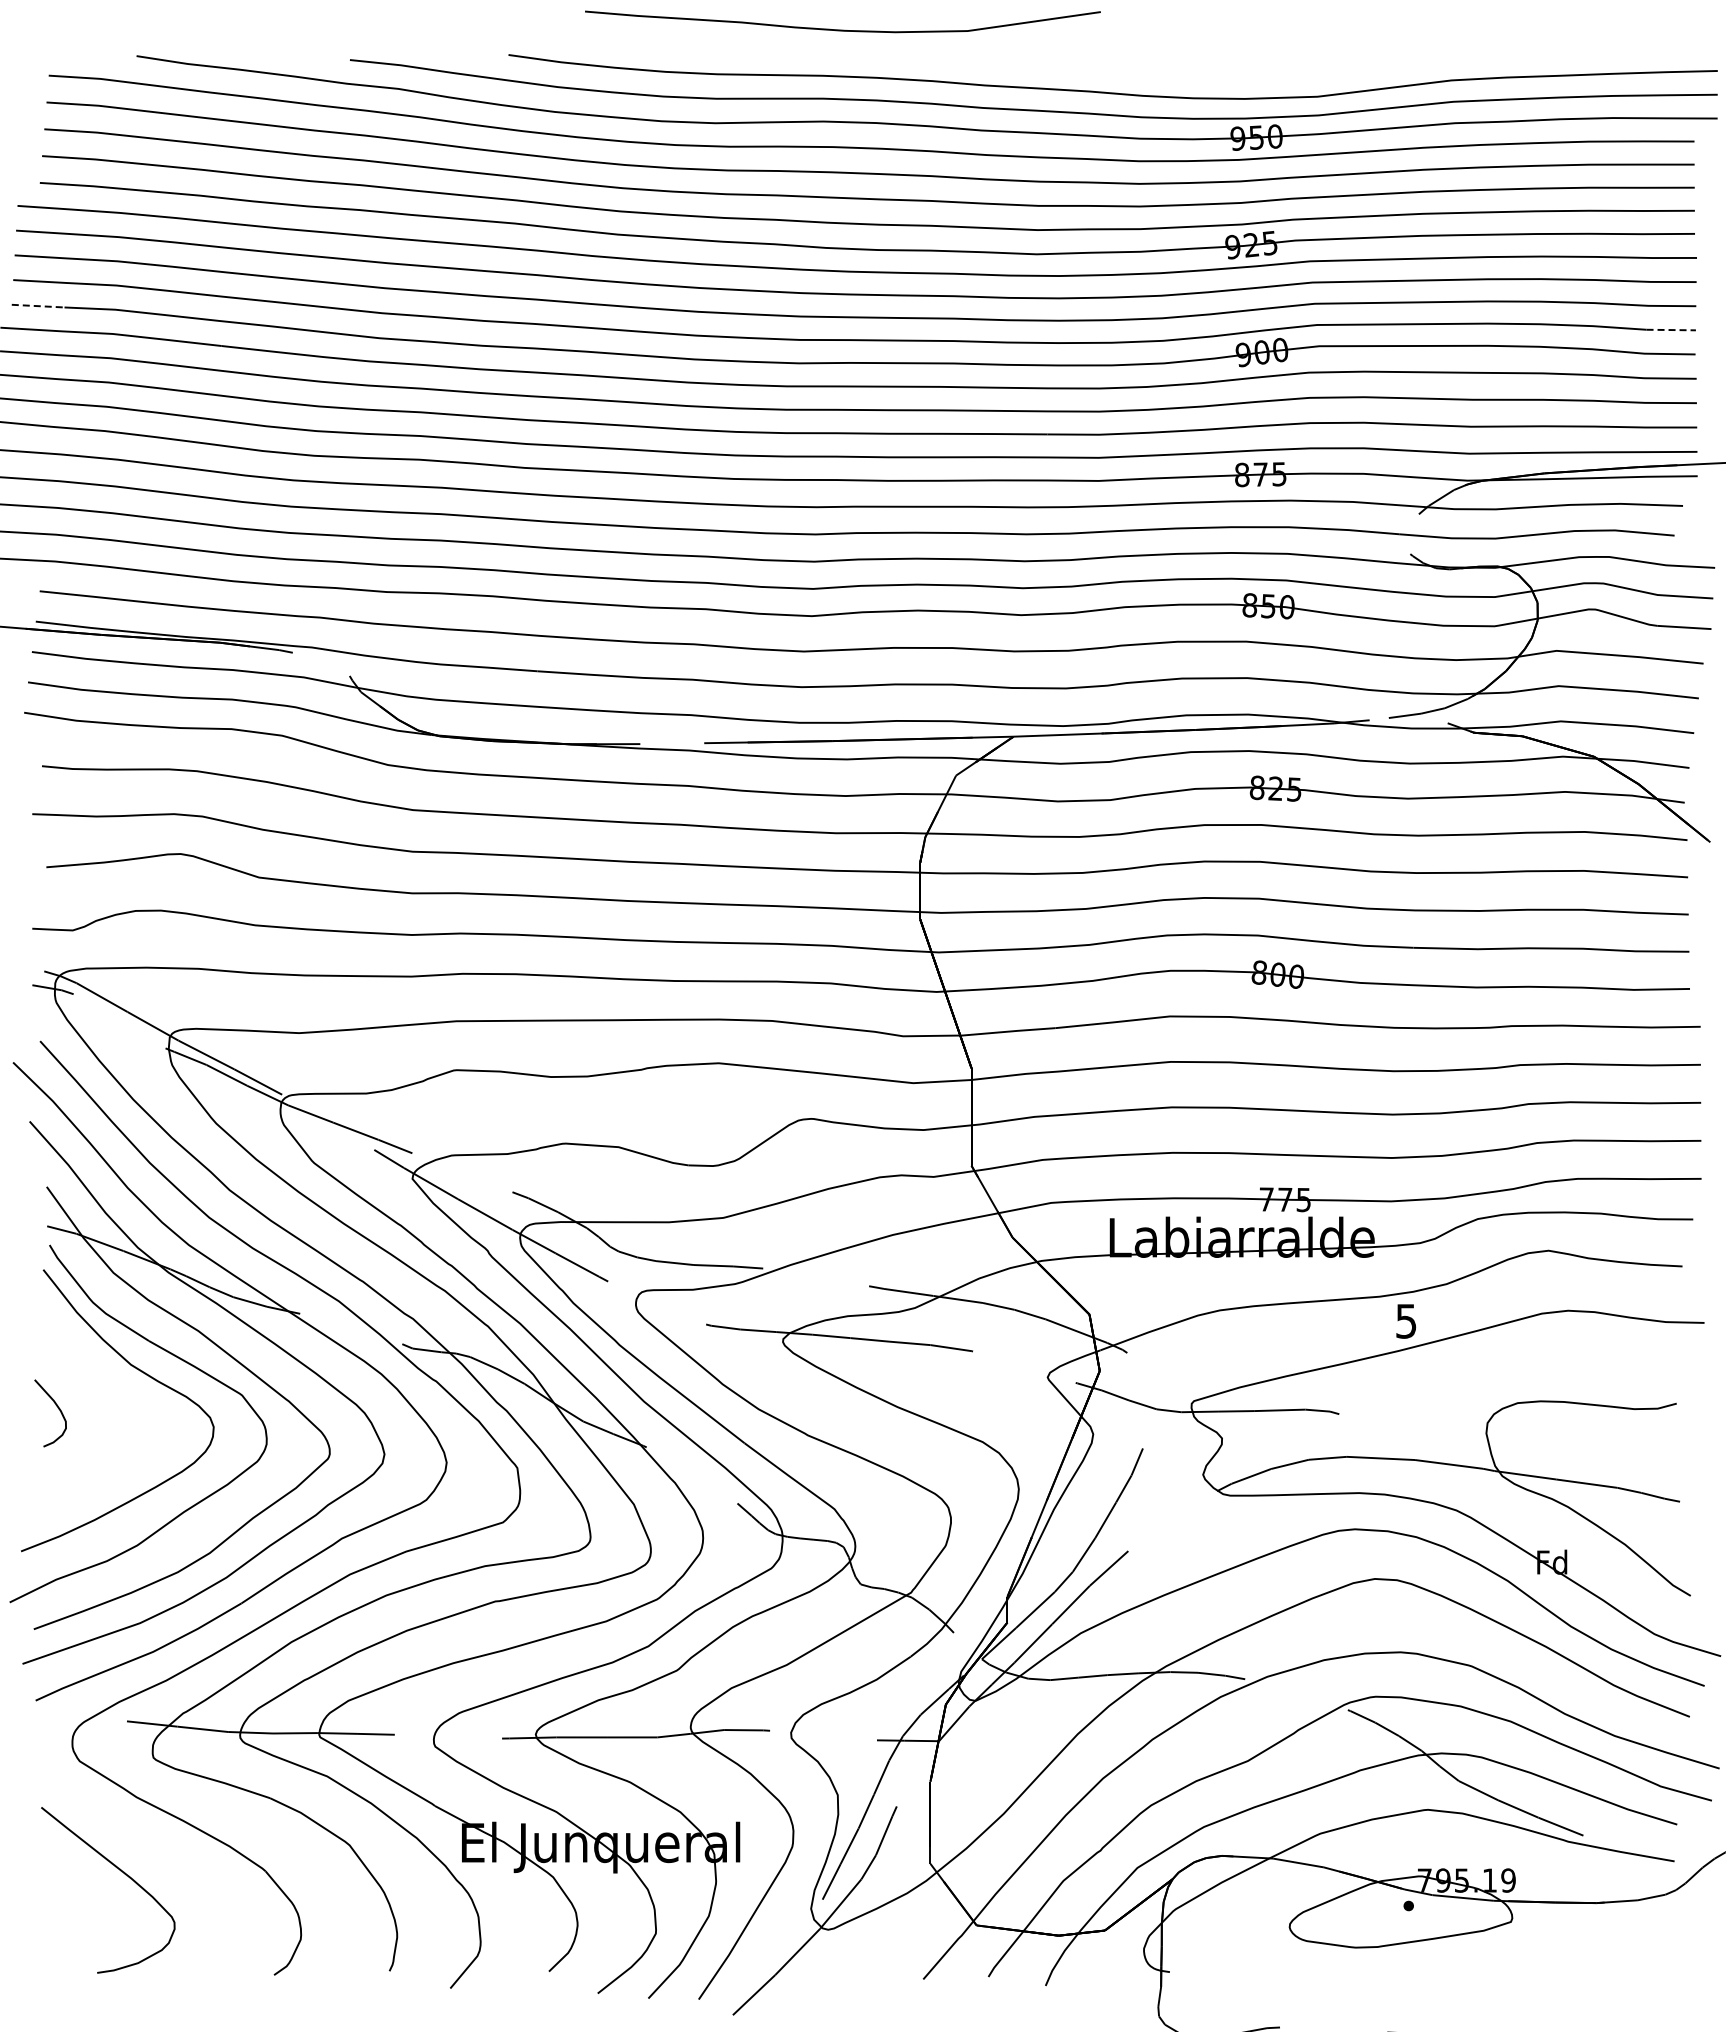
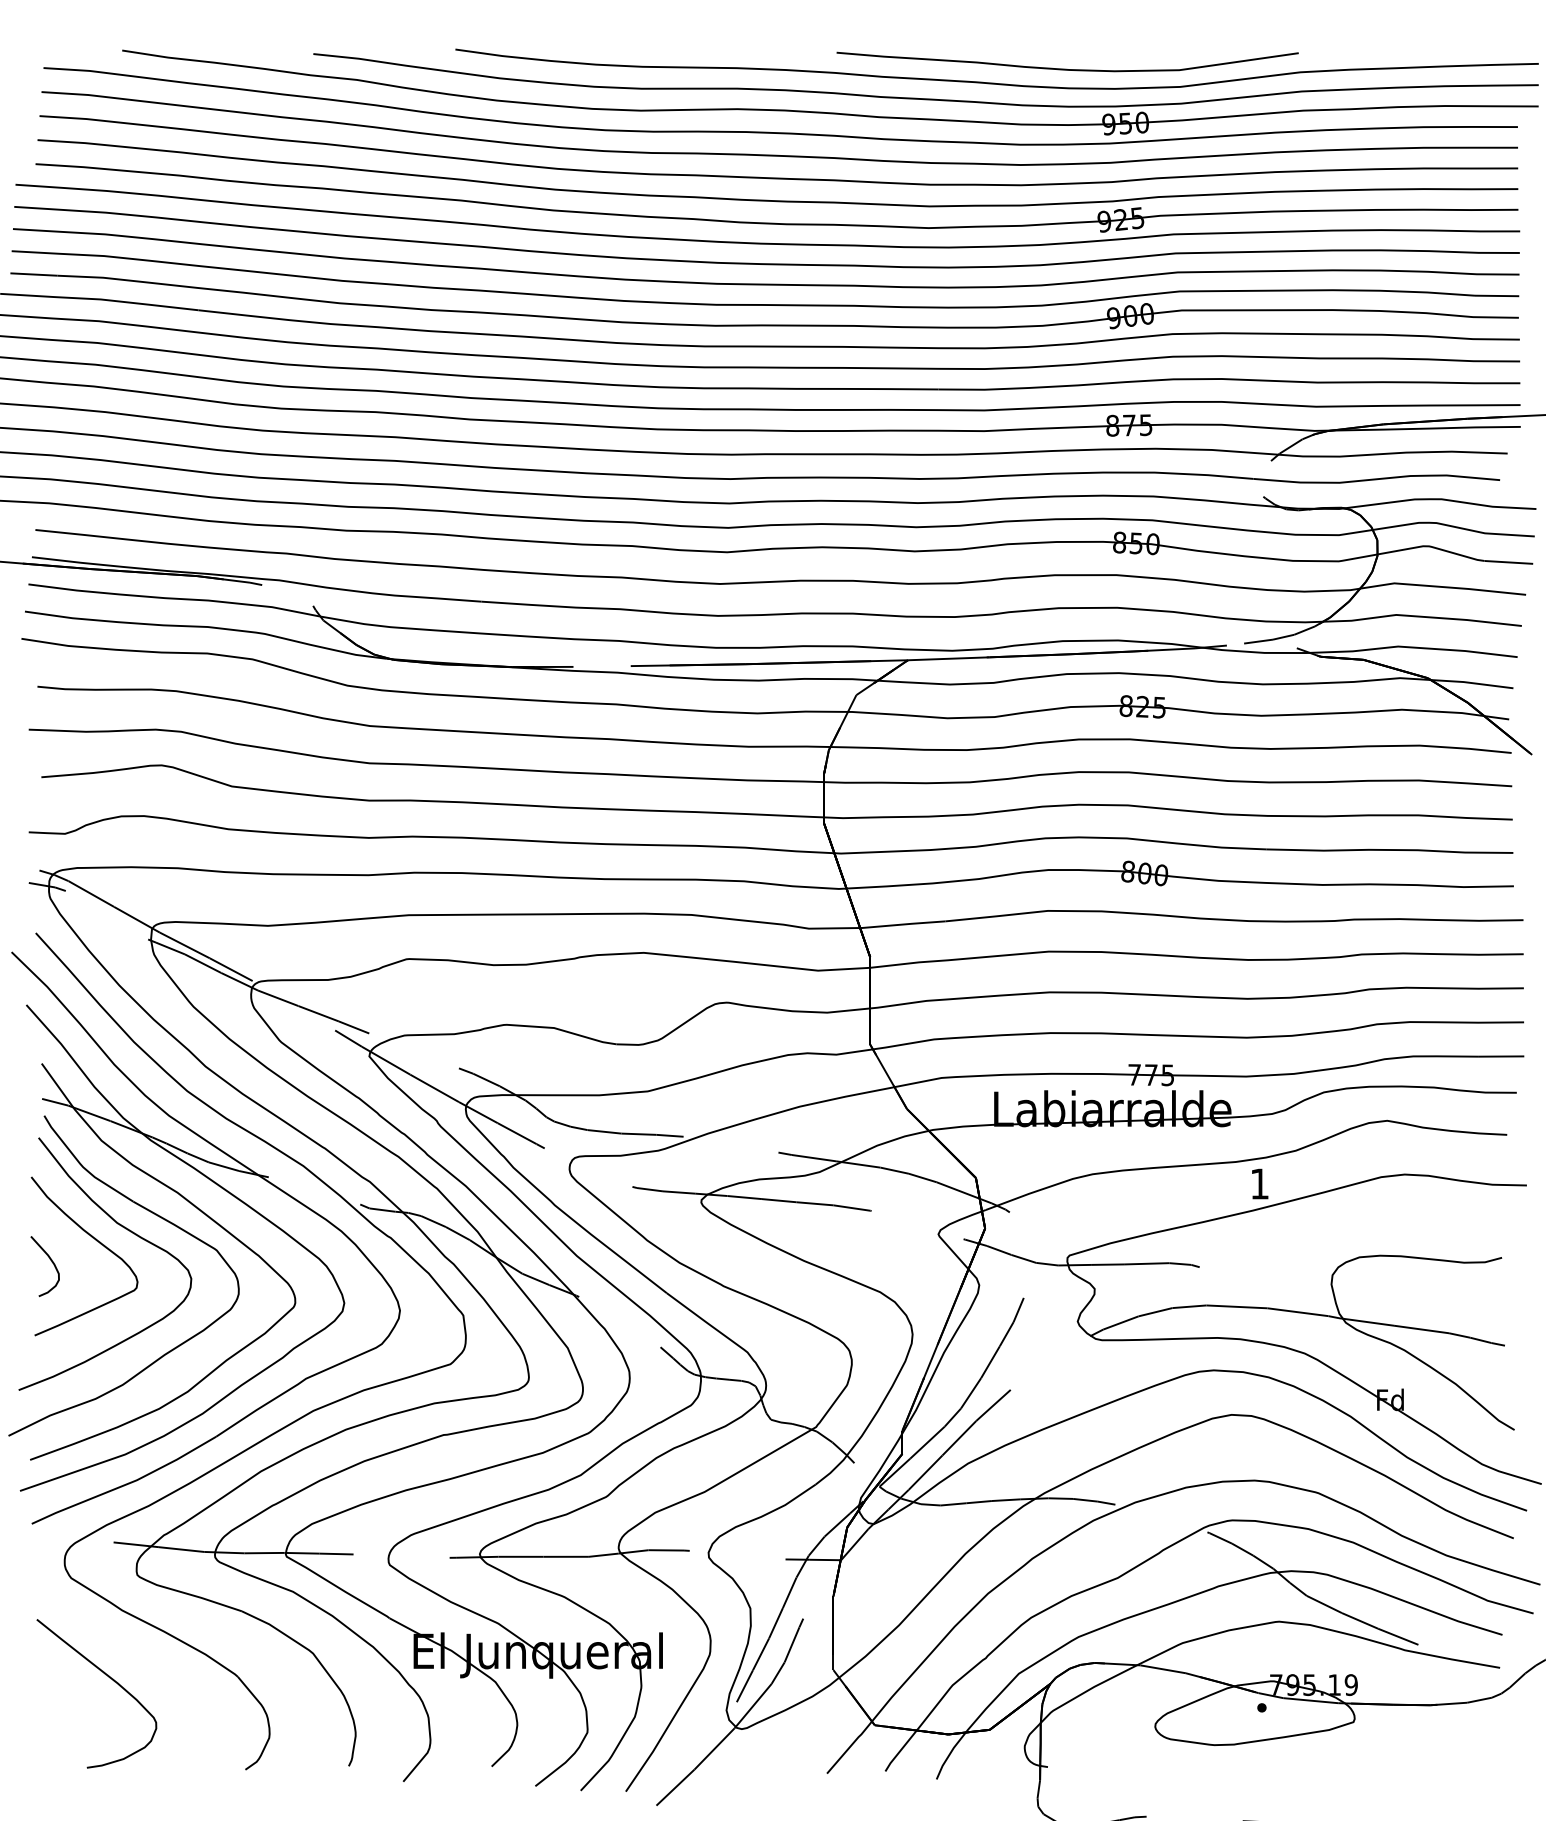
curve: (842, 29) -> (1067, 68), moved
line: (38, 306) -> (34, 274), dashed -> solid
line: (1671, 330) -> (1497, 296), dashed -> solid
text: (1406, 1321) -> (1259, 1184), 5 -> 1
curve: (109, 1386) -> (97, 1242), added

